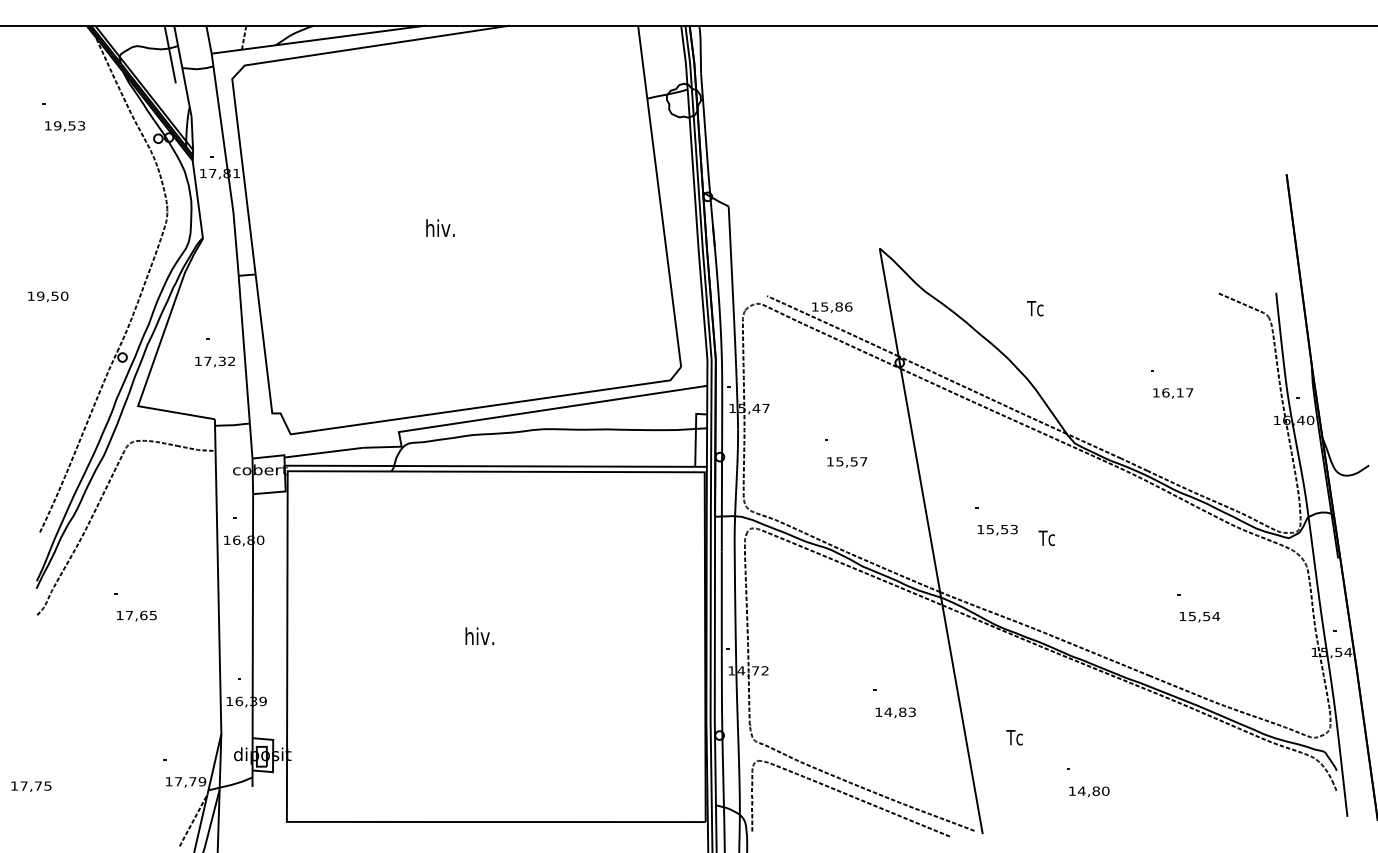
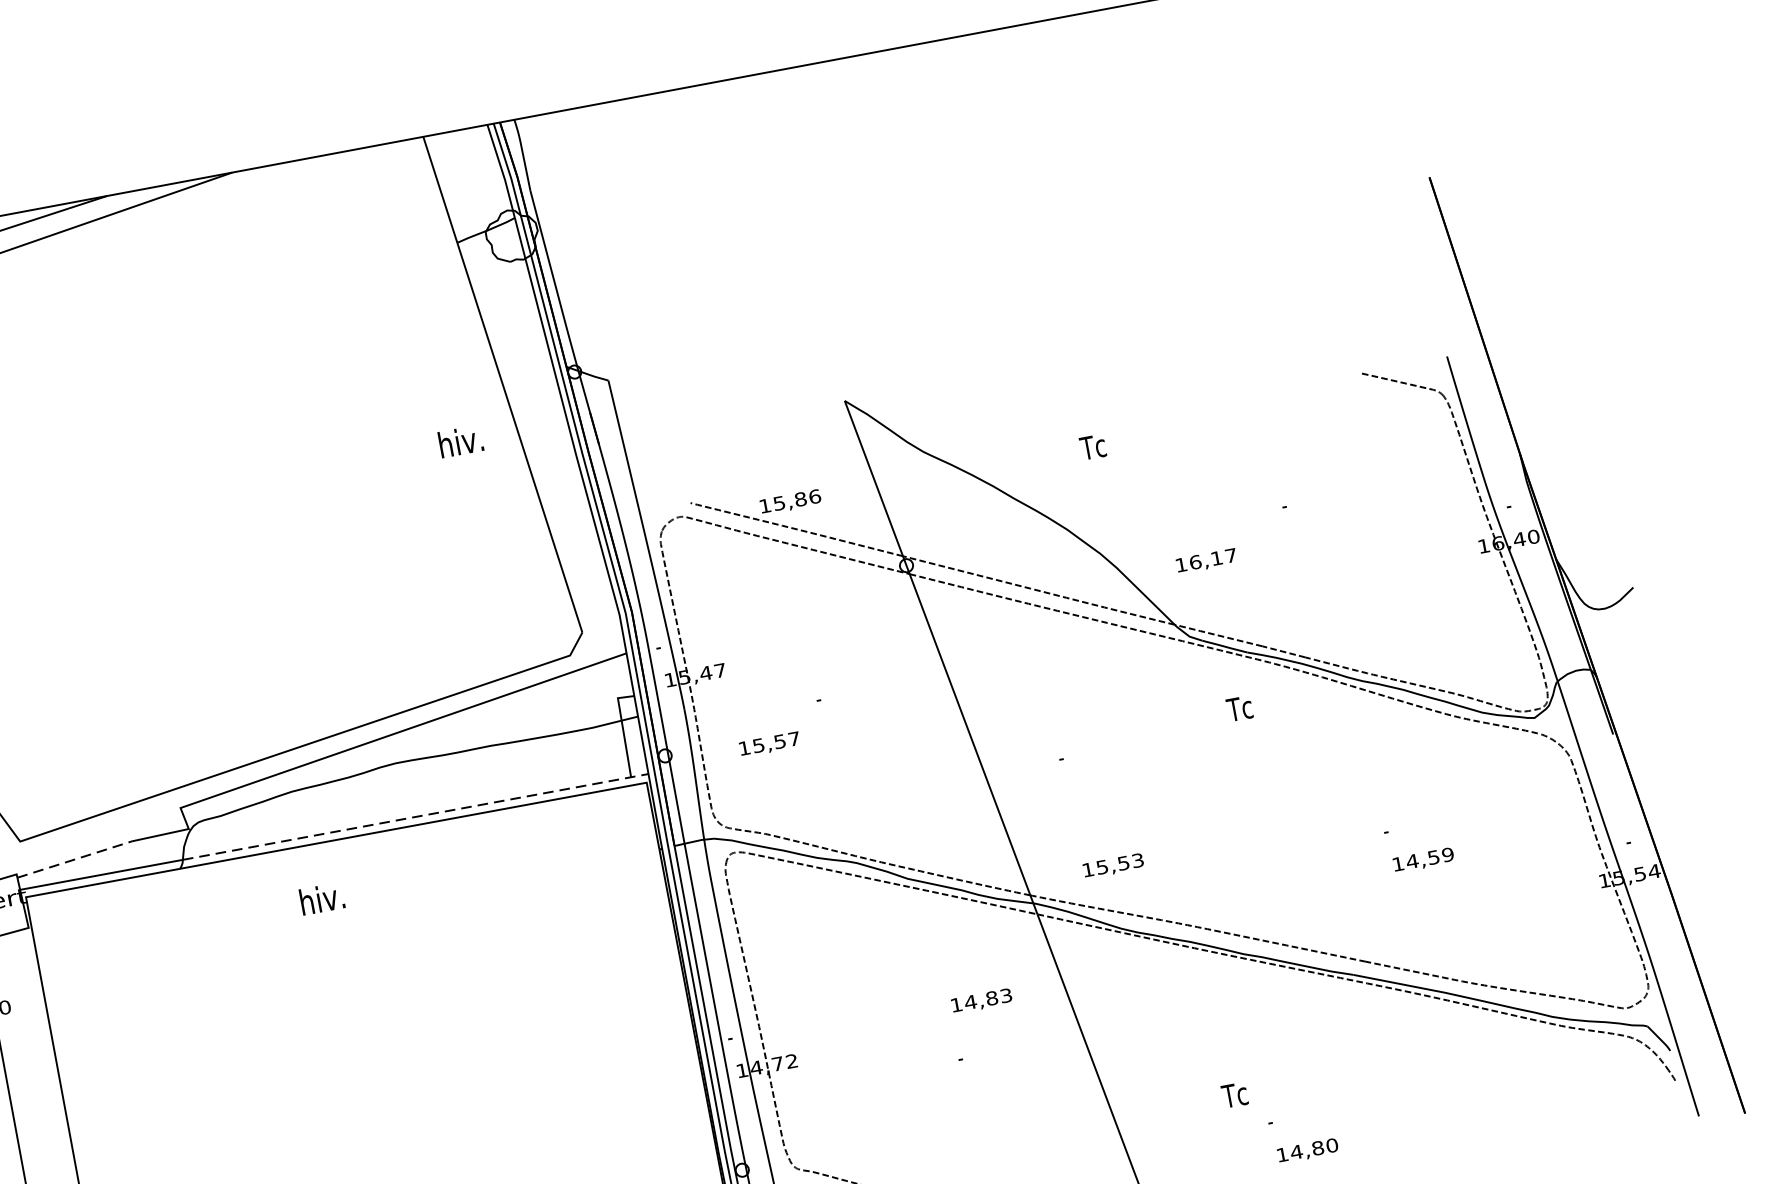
text: (440, 227) -> (460, 440), moved
text: (1173, 393) -> (1207, 561), moved
line: (323, 452) -> (74, 859), solid -> dashed
text: (847, 462) -> (770, 744), moved
line: (551, 466) -> (417, 816), solid -> dashed
text: (997, 529) -> (1113, 865), moved
text: (1046, 538) -> (1239, 709), moved
text: (1204, 616) -> (1430, 858), 15,54 -> 14,59
text: (479, 635) -> (321, 897), moved
text: (895, 712) -> (981, 1000), moved
text: (1014, 737) -> (1234, 1094), moved

